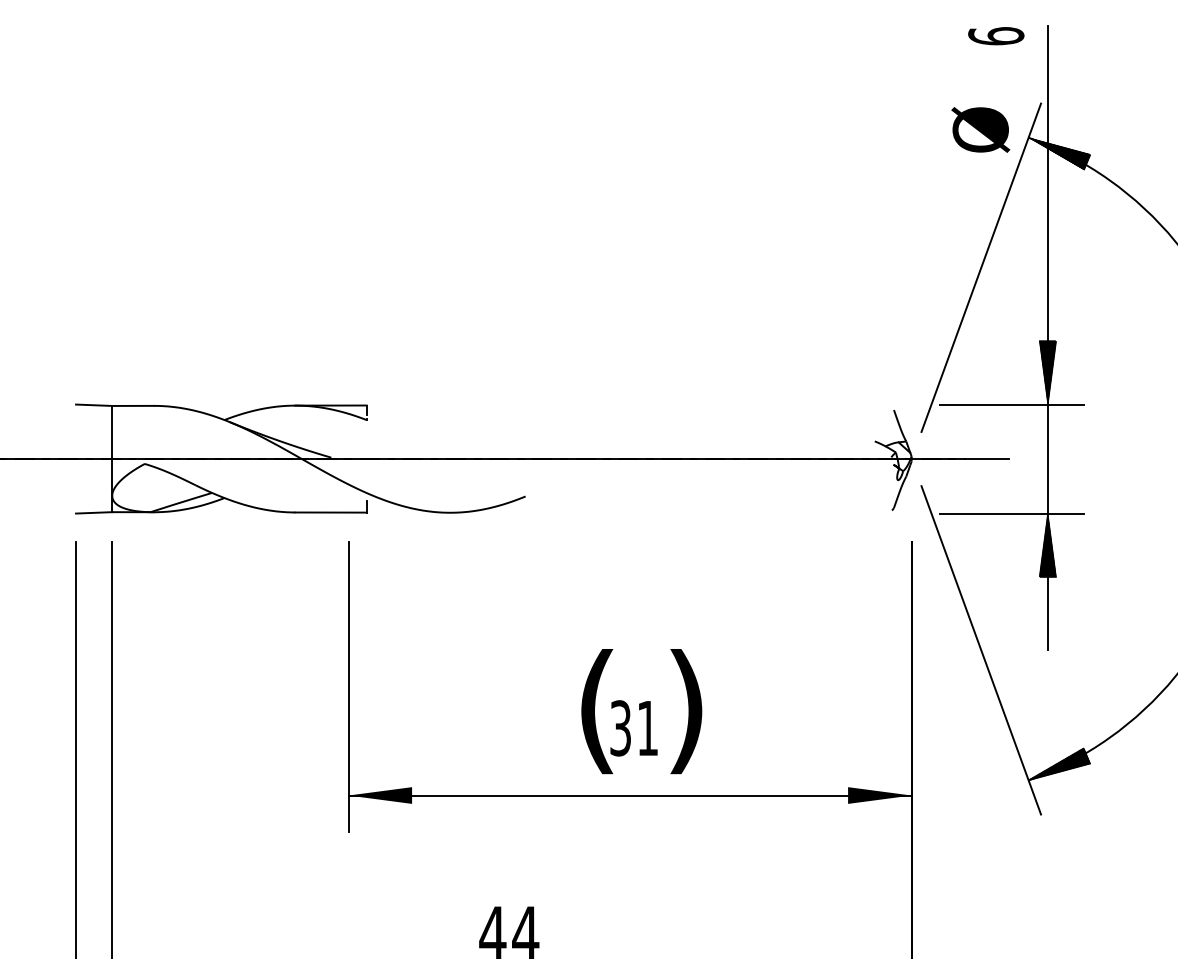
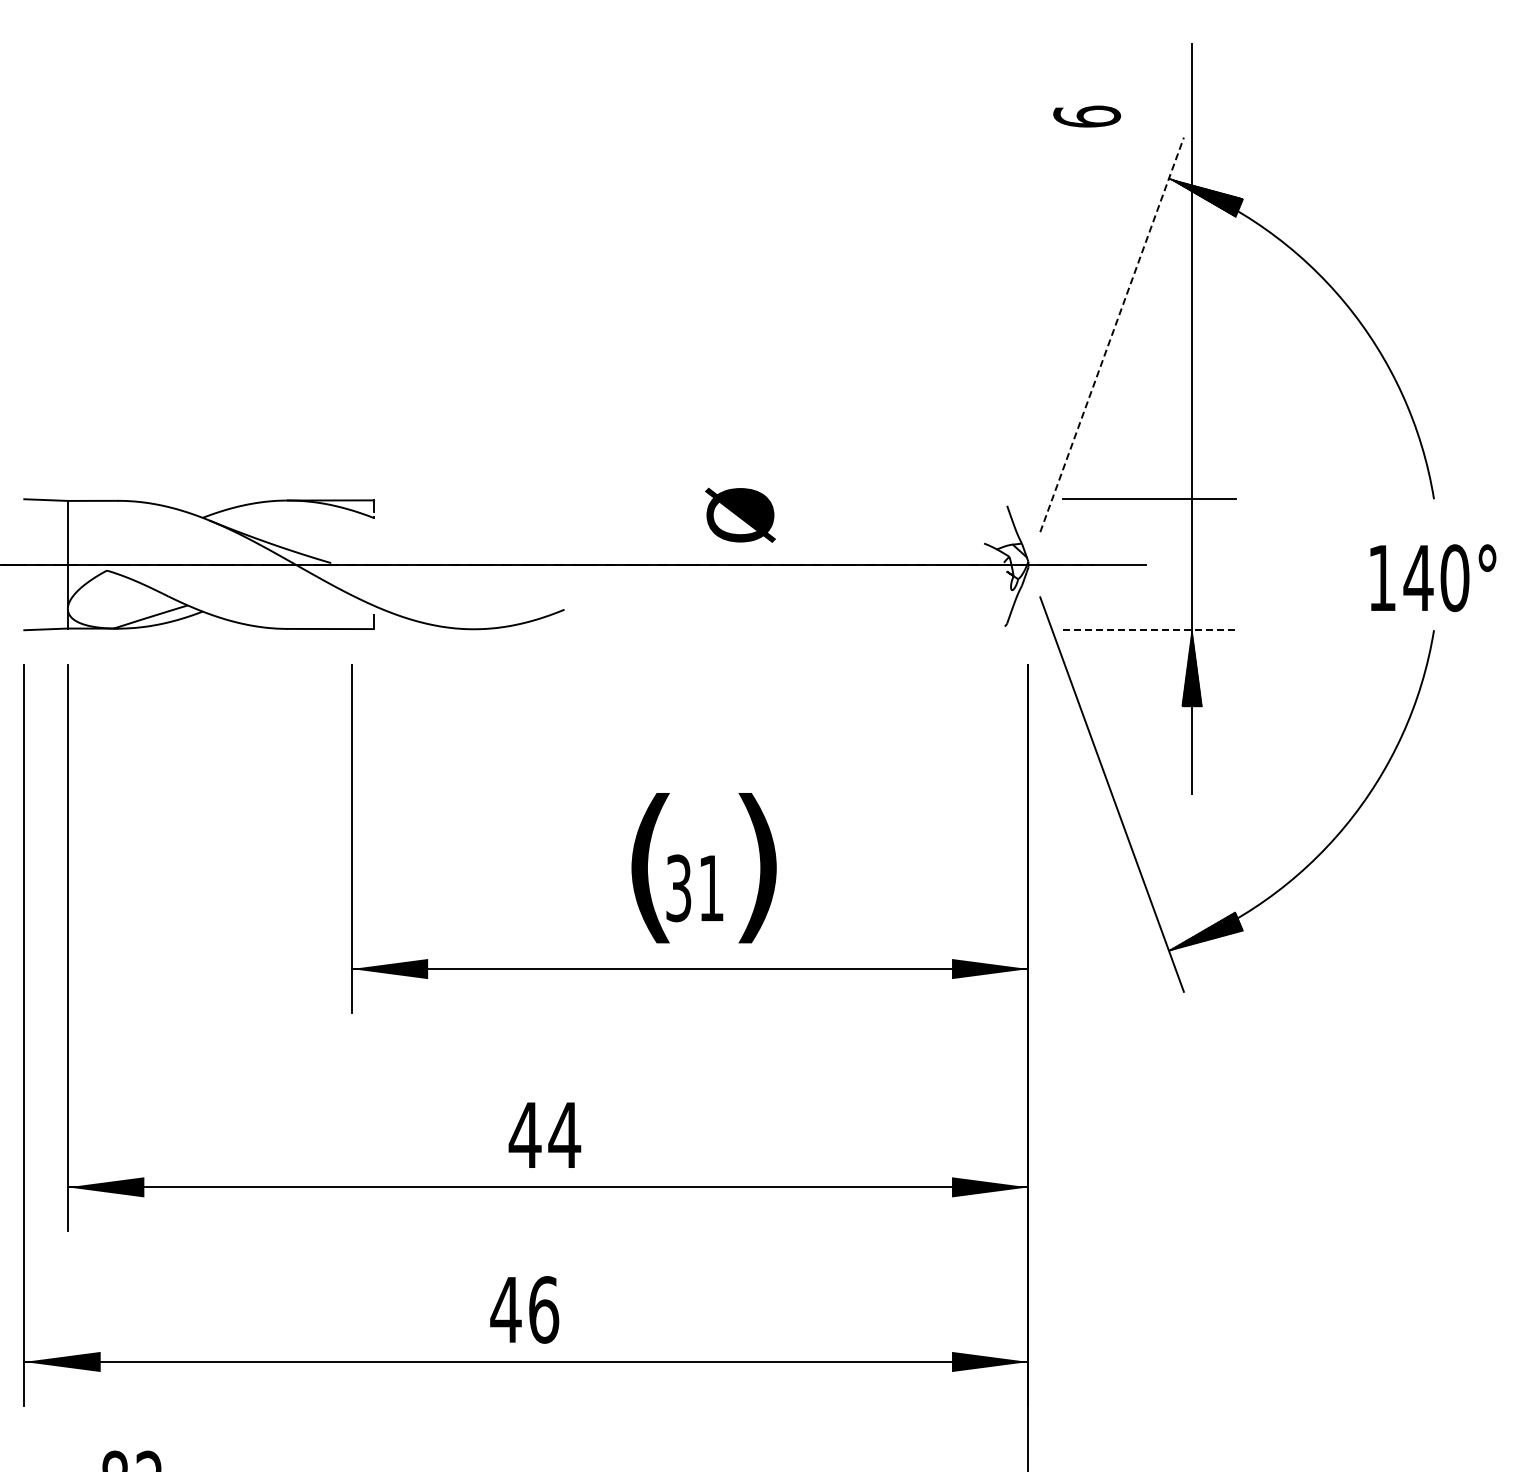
text: (995, 36) -> (1086, 116), moved
text: (980, 129) -> (740, 514), moved
line: (981, 267) -> (1112, 334), solid -> dashed
hatch: (1048, 372) -> (1192, 460), removed
line: (1012, 513) -> (1149, 630), solid -> dashed

